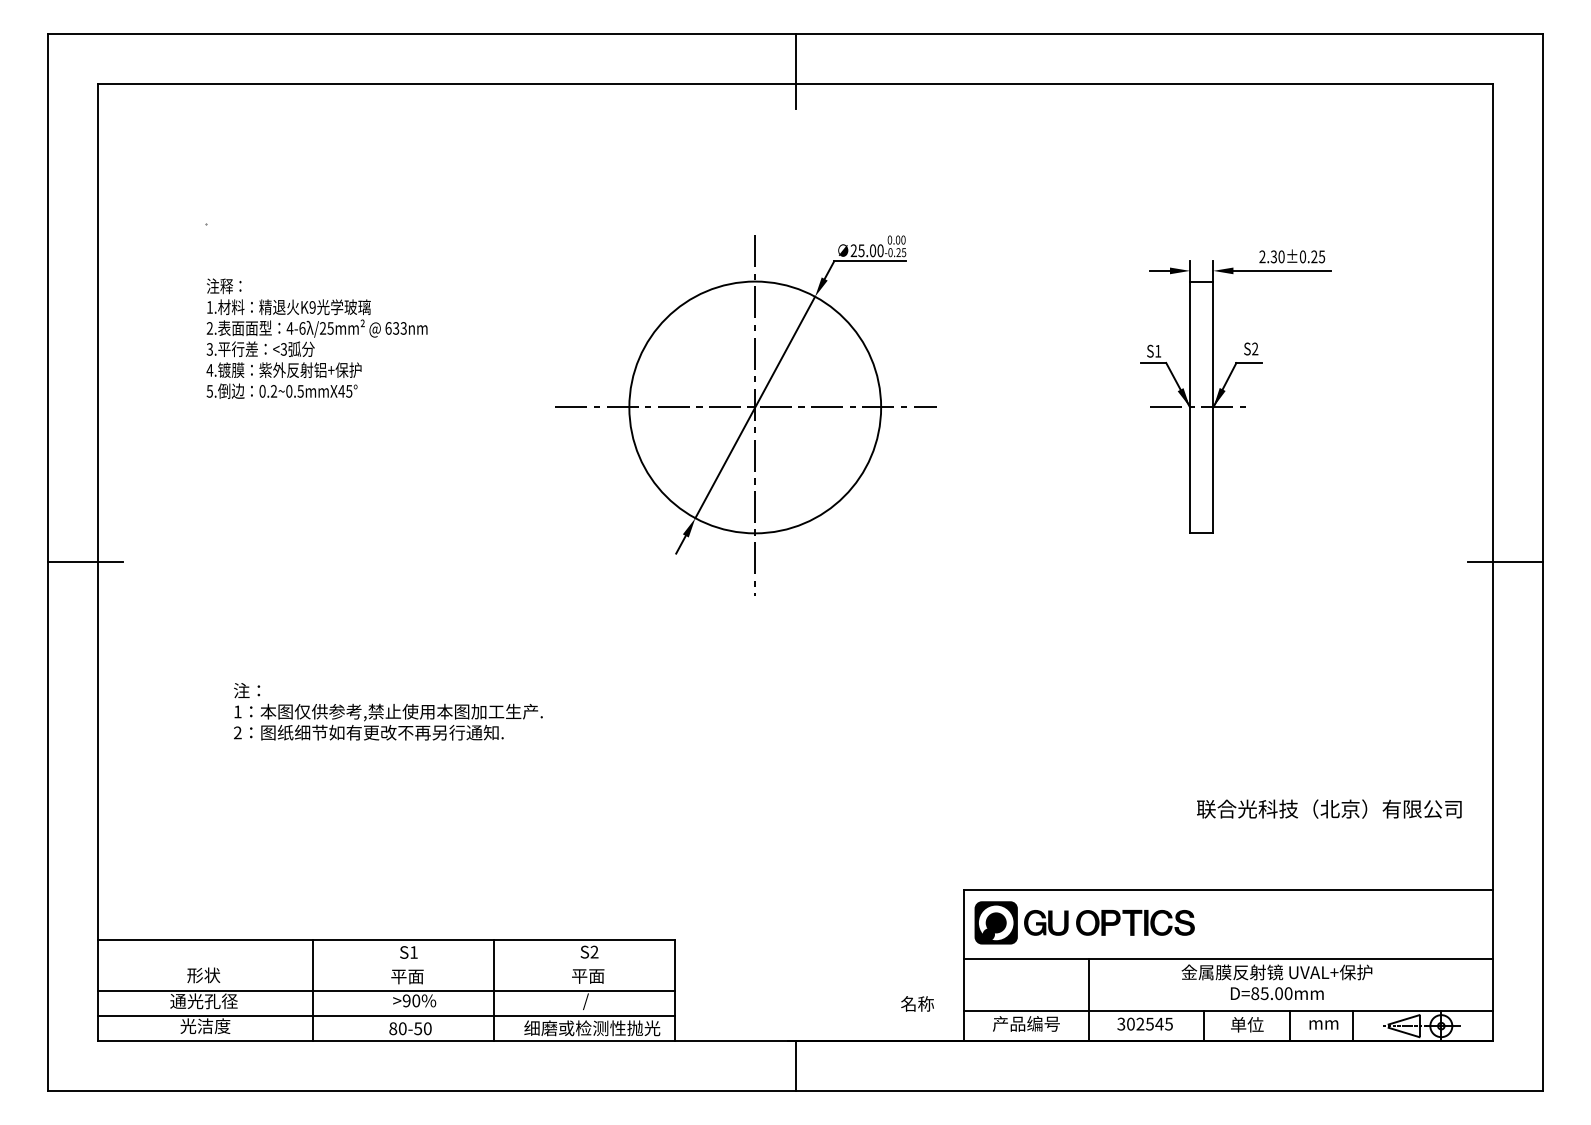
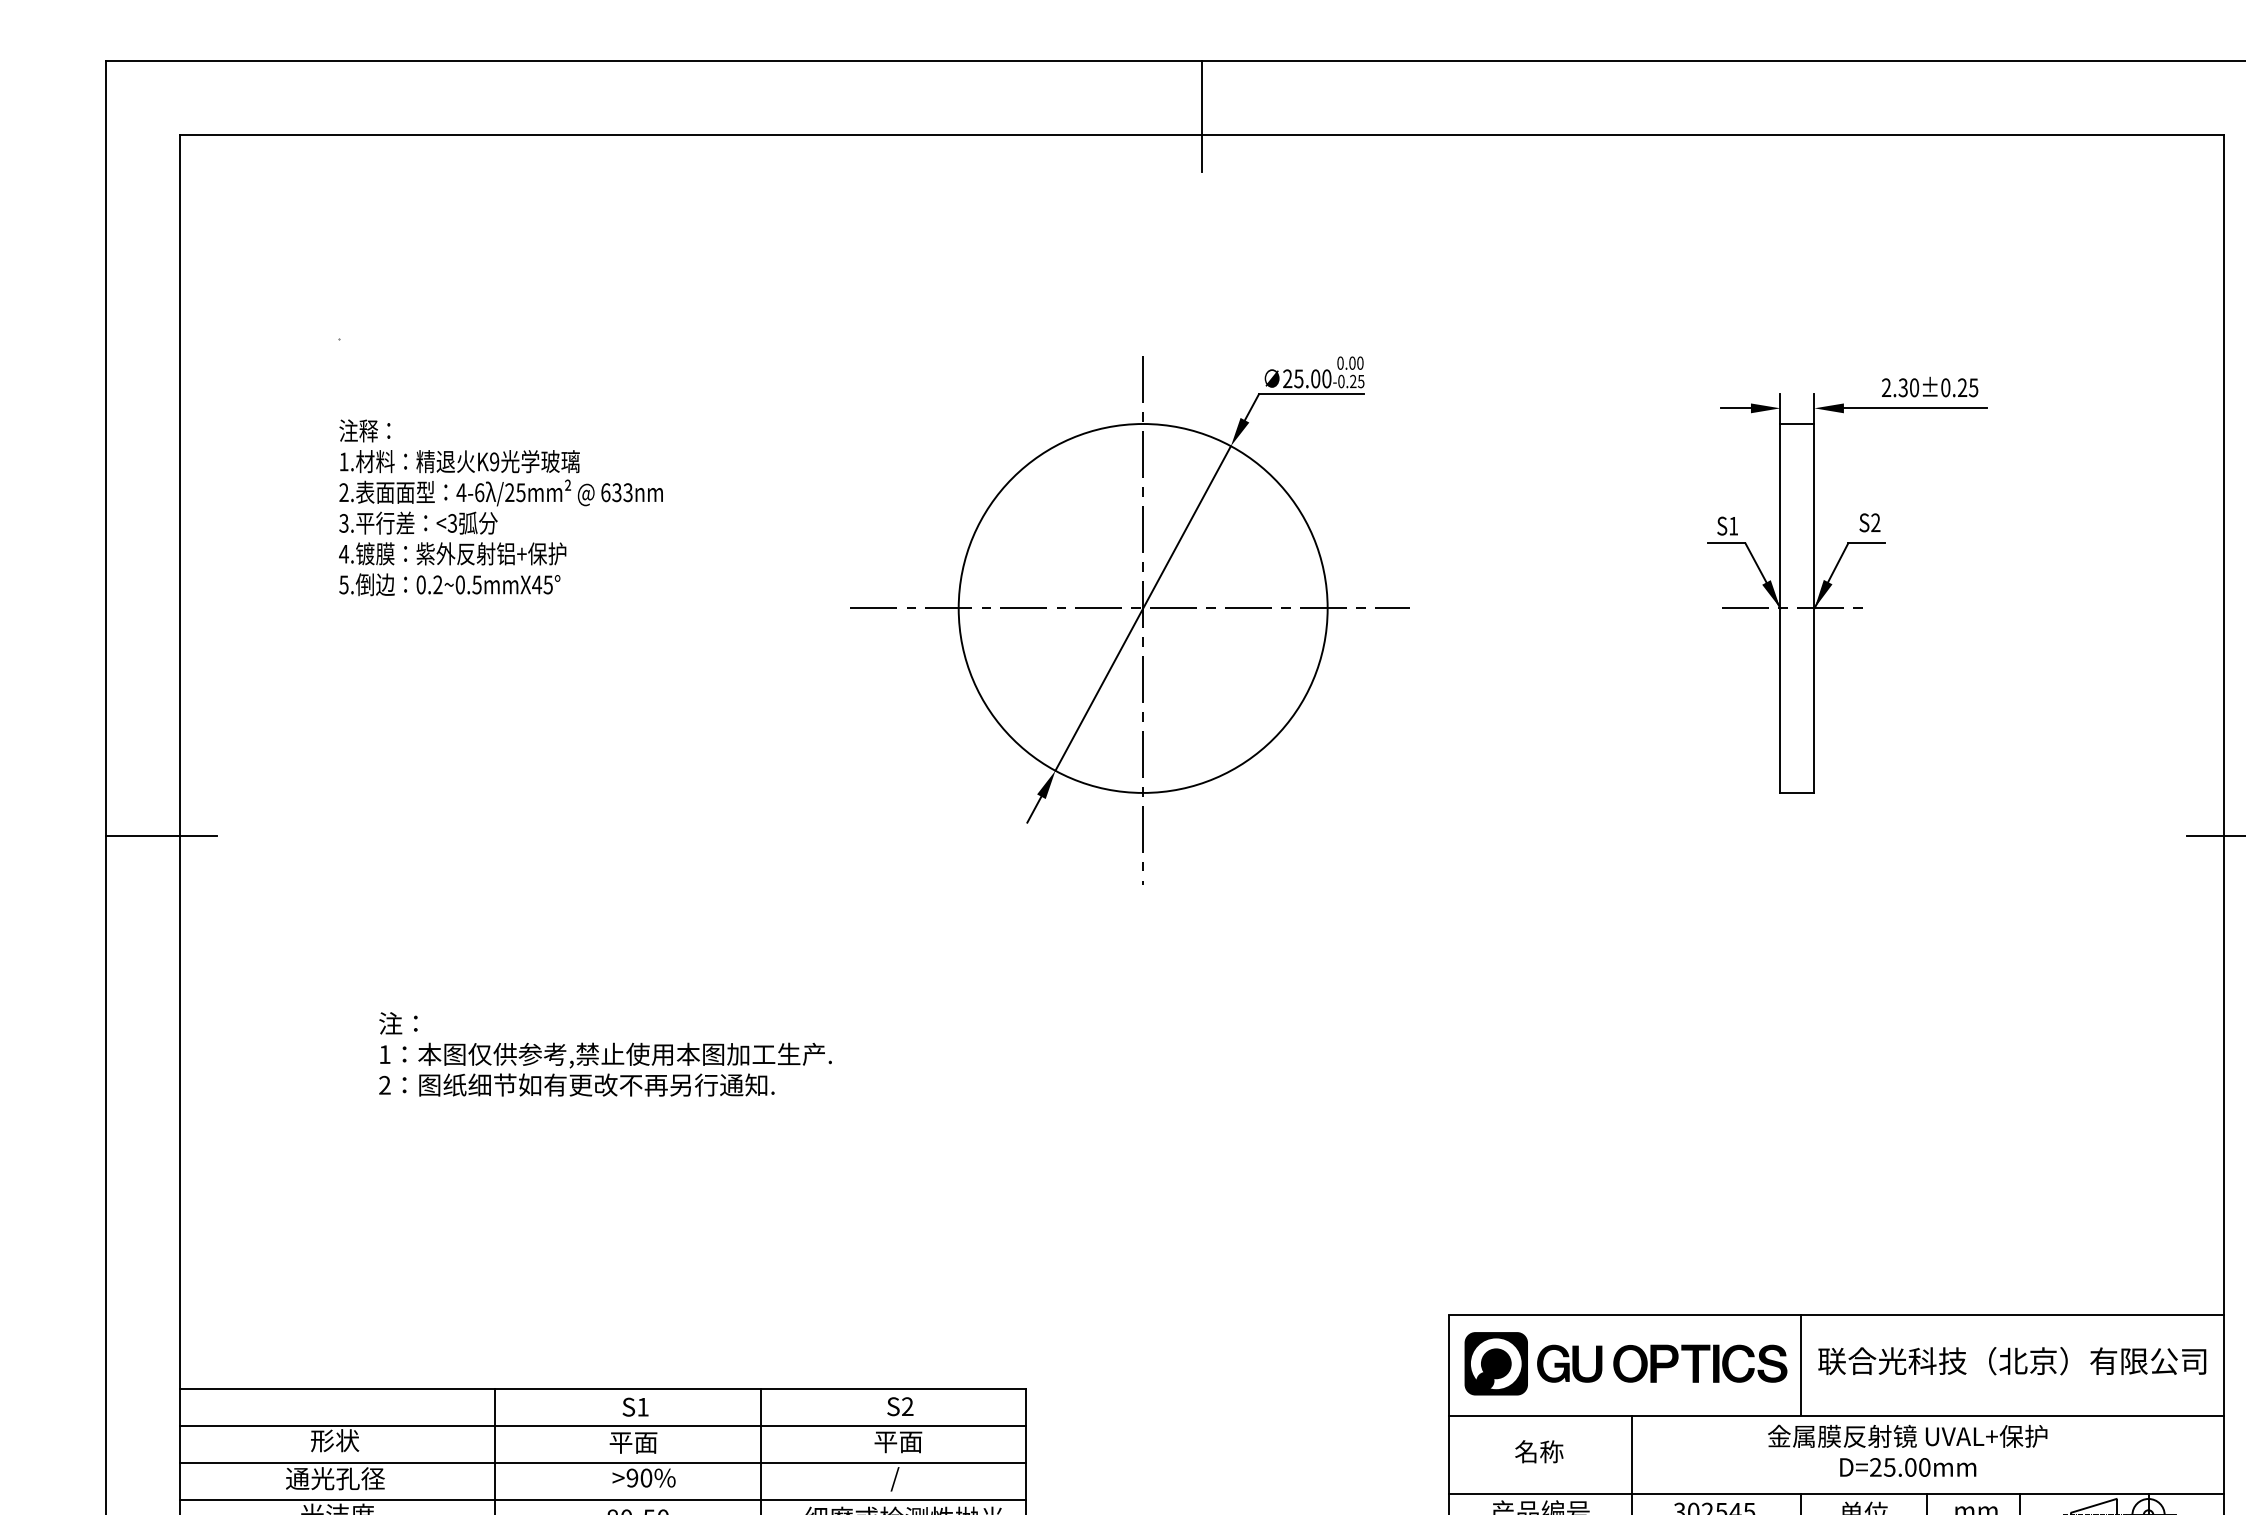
text: (1329, 808) -> (2012, 1360), moved
line: (1204, 923) -> (1801, 1364), added
line: (386, 965) -> (602, 1426), added
text: (1255, 993) -> (1876, 1467), D=85.00mm -> D=25.00mm
text: (917, 1003) -> (1539, 1451), moved

